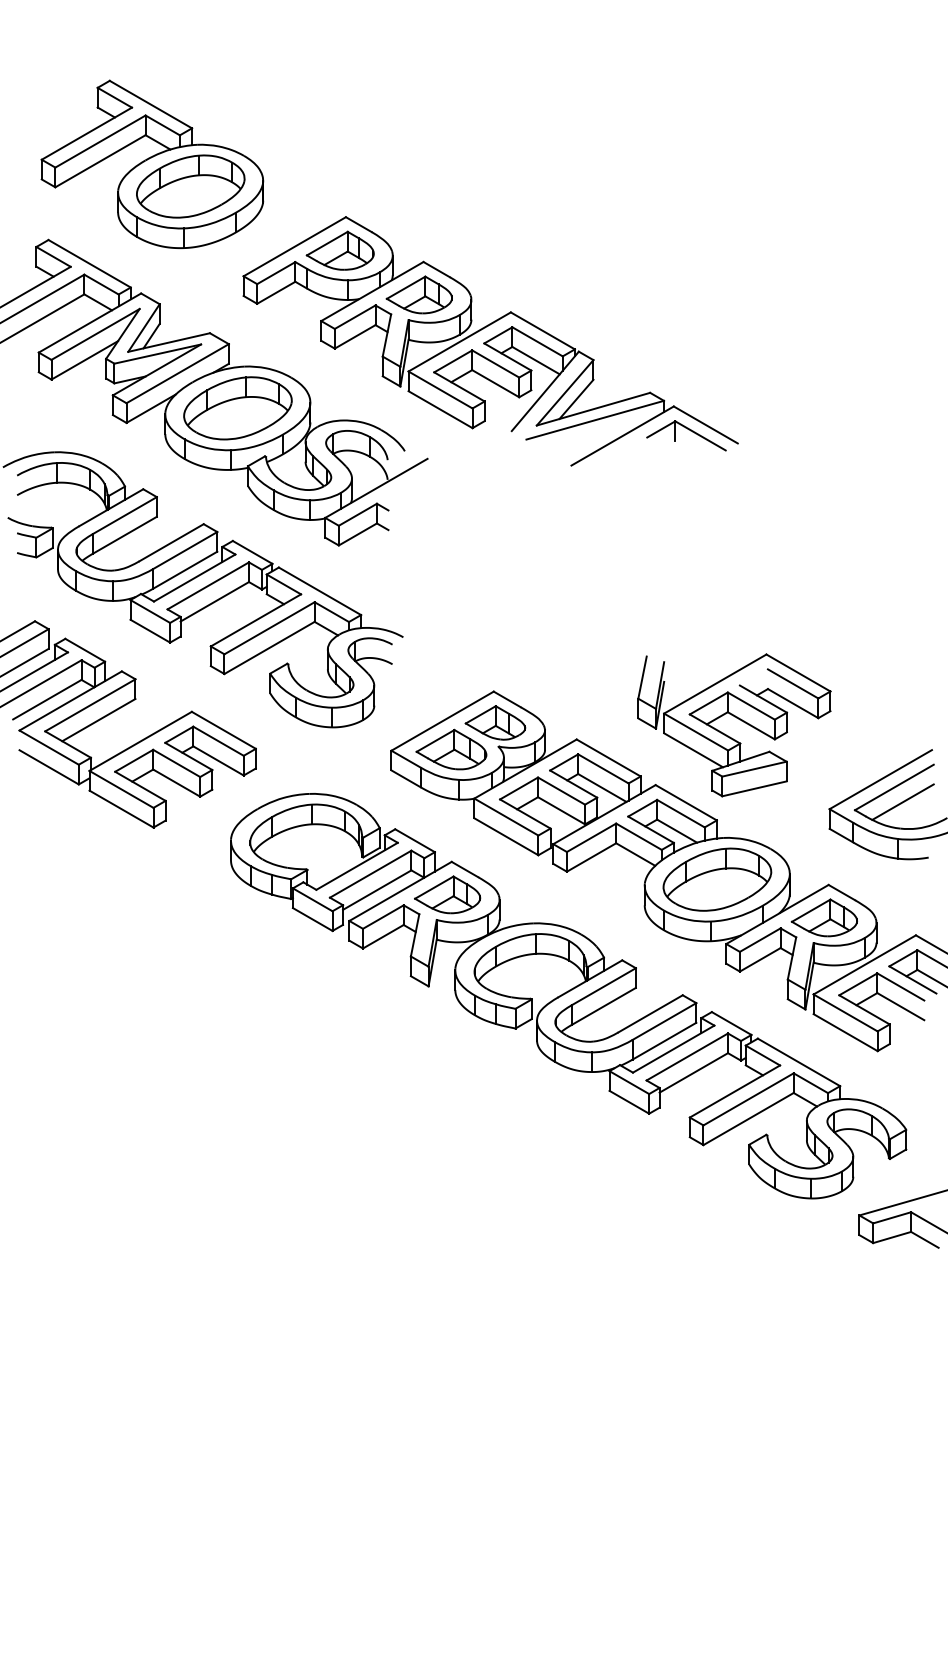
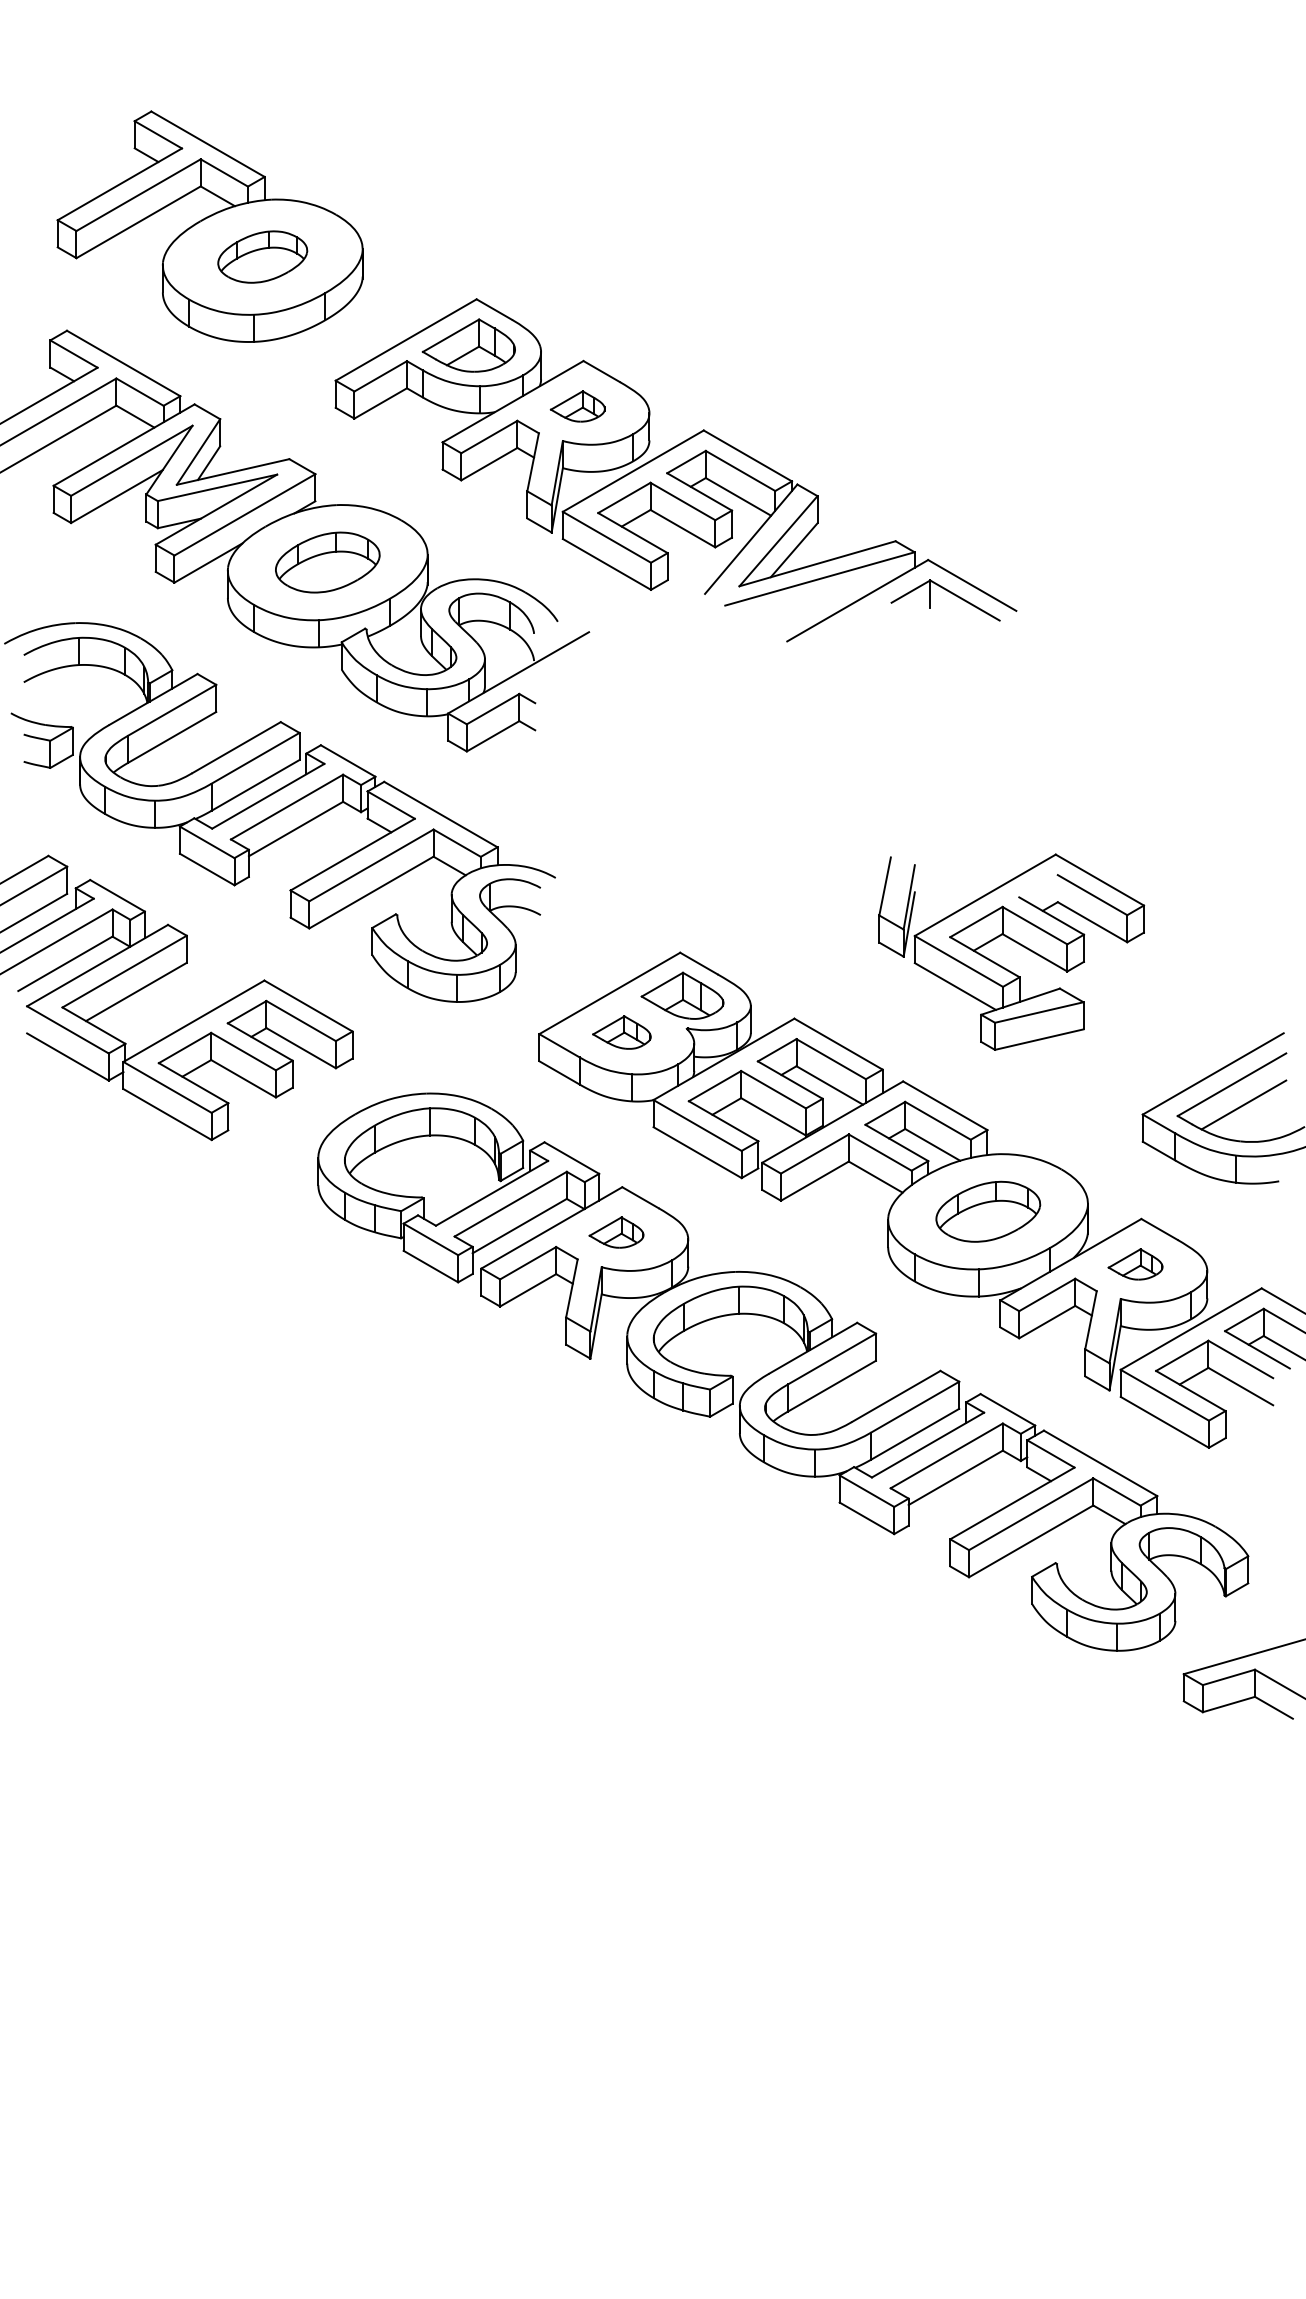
part: (190, 186) -> (262, 256), size x0.6
part: (419, 295) -> (577, 406), size x0.6
part: (237, 408) -> (327, 562), size x0.7
part: (737, 719) -> (1016, 943), moved
part: (451, 749) -> (621, 1032), size x0.6
part: (717, 879) -> (988, 1211), size x0.7
part: (447, 894) -> (616, 1232), size x0.6
part: (824, 918) -> (1135, 1264), size x0.6

